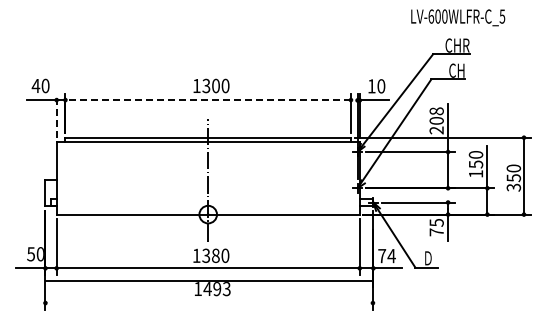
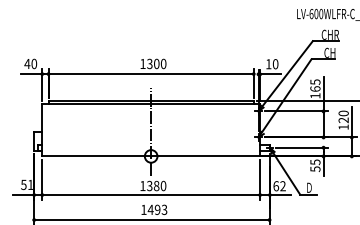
line: (207, 100) -> (150, 74), dashed -> solid
line: (56, 115) -> (42, 85), dashed -> solid
text: (436, 120) -> (315, 88), 208 -> 165
text: (475, 164) -> (343, 120), 150 -> 120
text: (436, 232) -> (315, 169), 75 -> 55
text: (39, 254) -> (29, 185), 50 -> 51
text: (386, 255) -> (279, 185), 74 -> 62
line: (208, 281) -> (151, 220), moved

